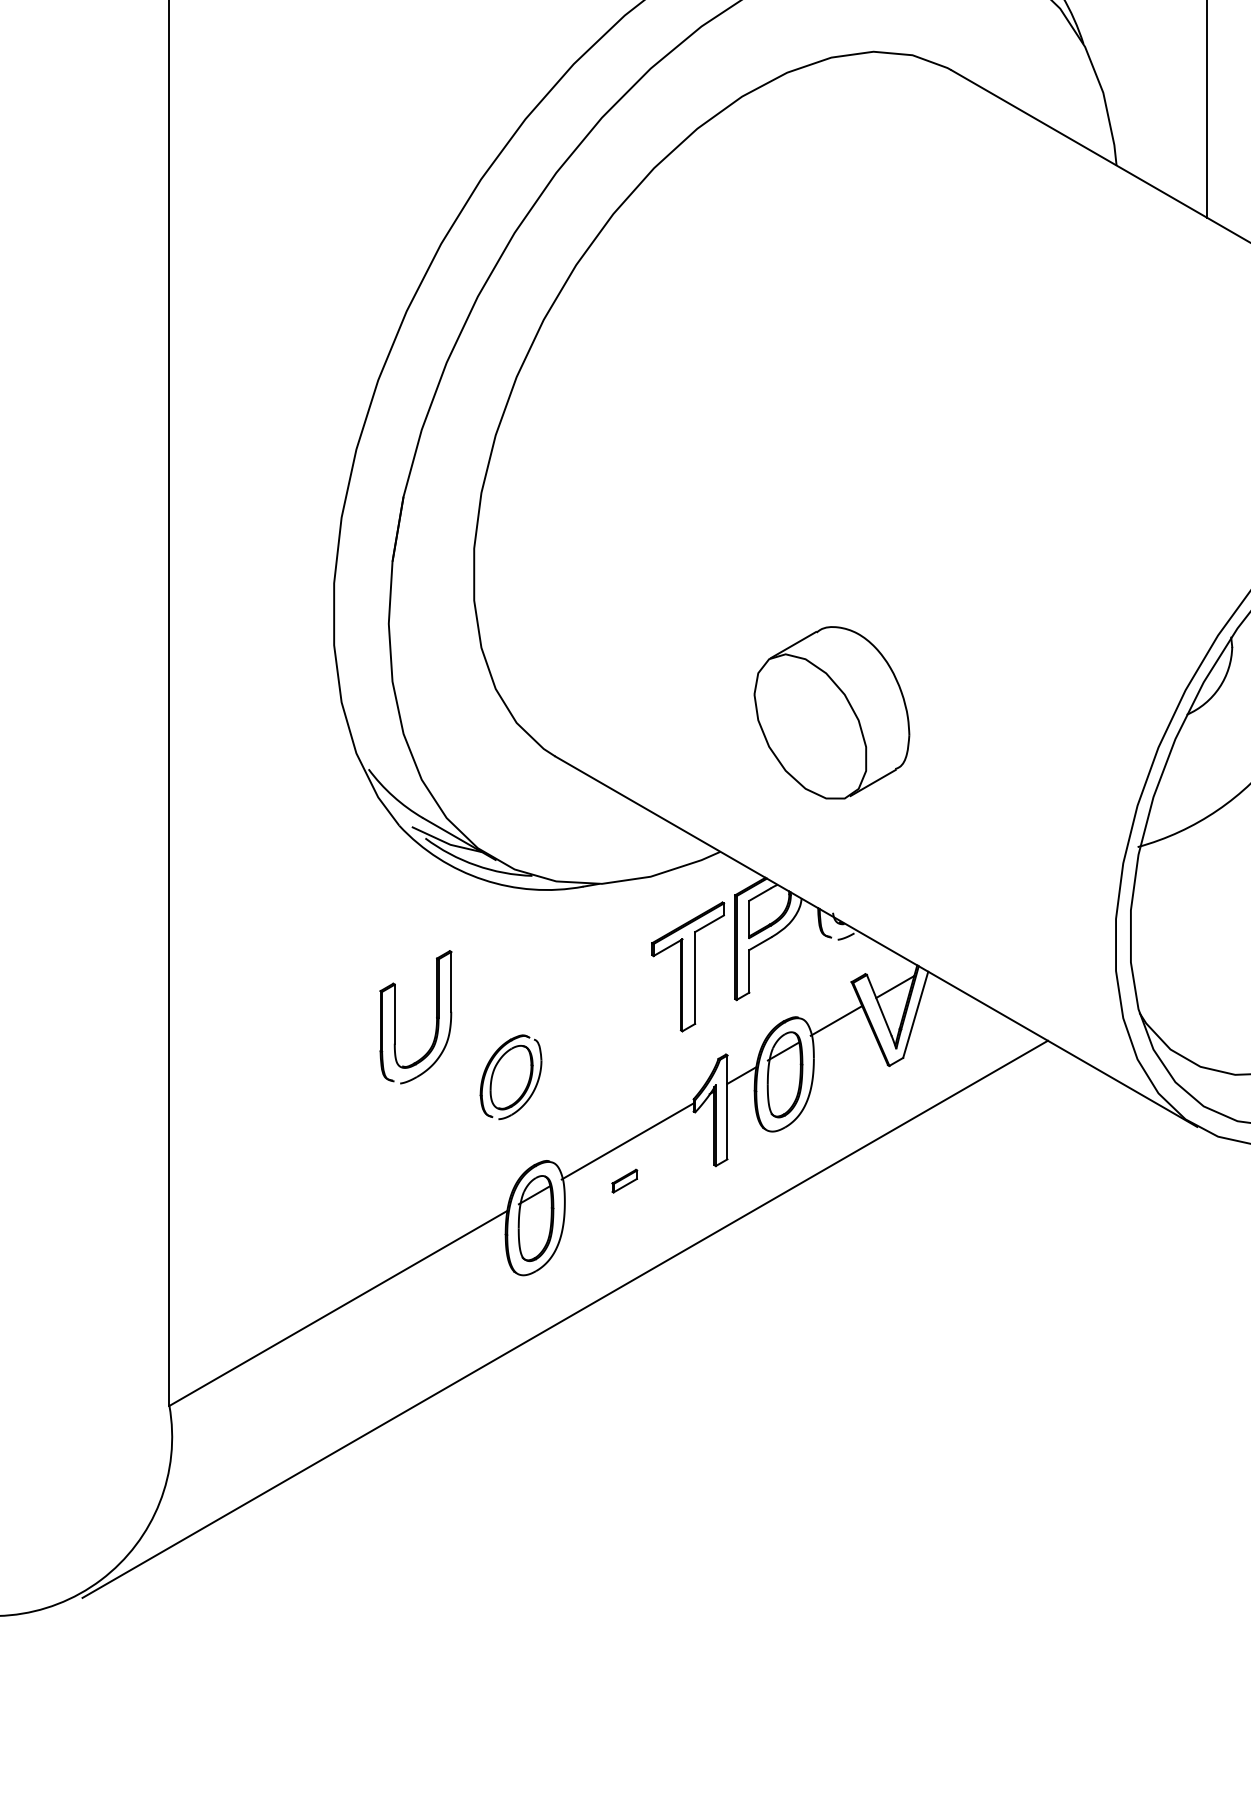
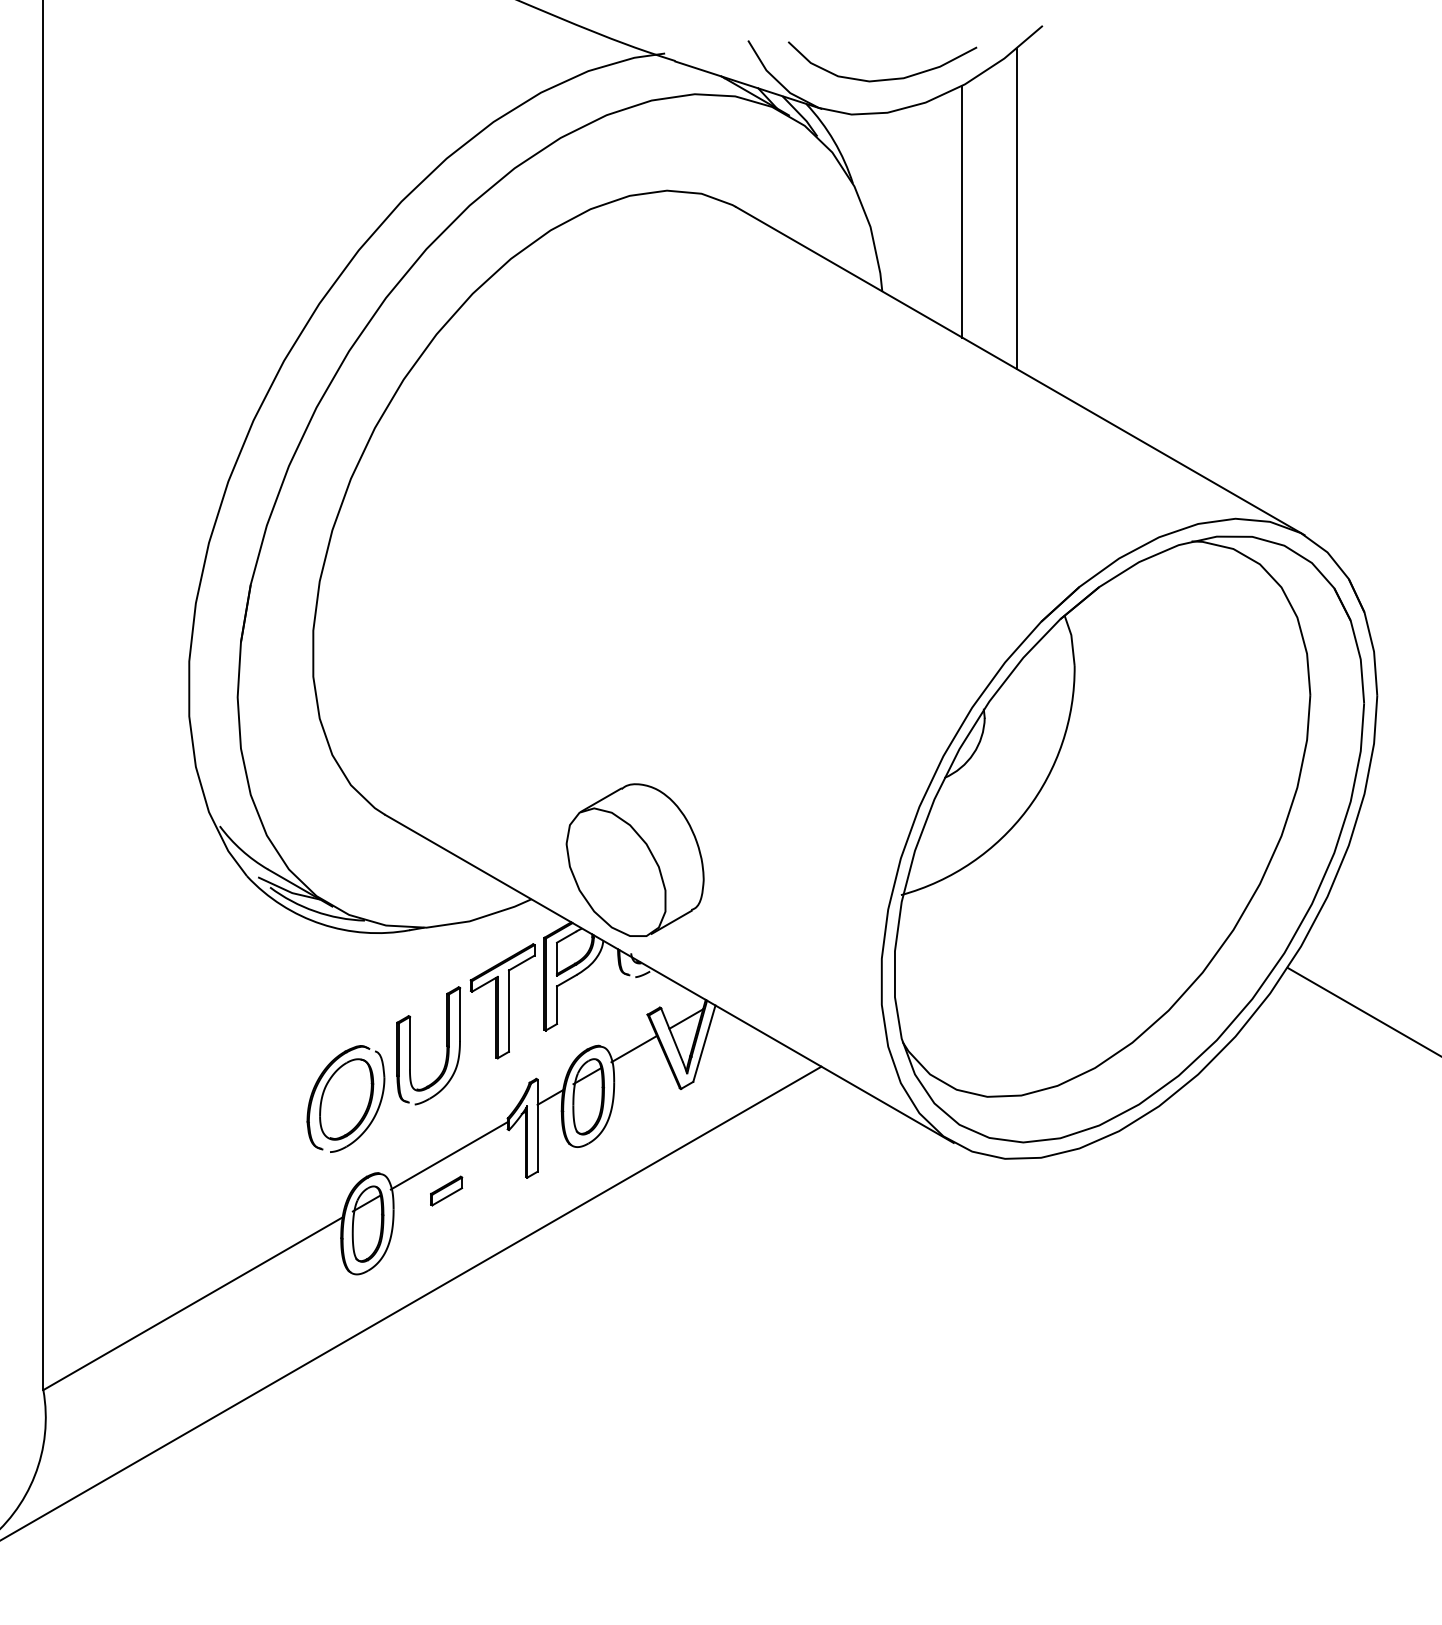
part: (831, 712) -> (634, 859), moved
part: (395, 1016) -> (410, 1045), moved
part: (510, 1076) -> (345, 1098), size x1.43
part: (624, 1180) -> (446, 1190), size x1.43

